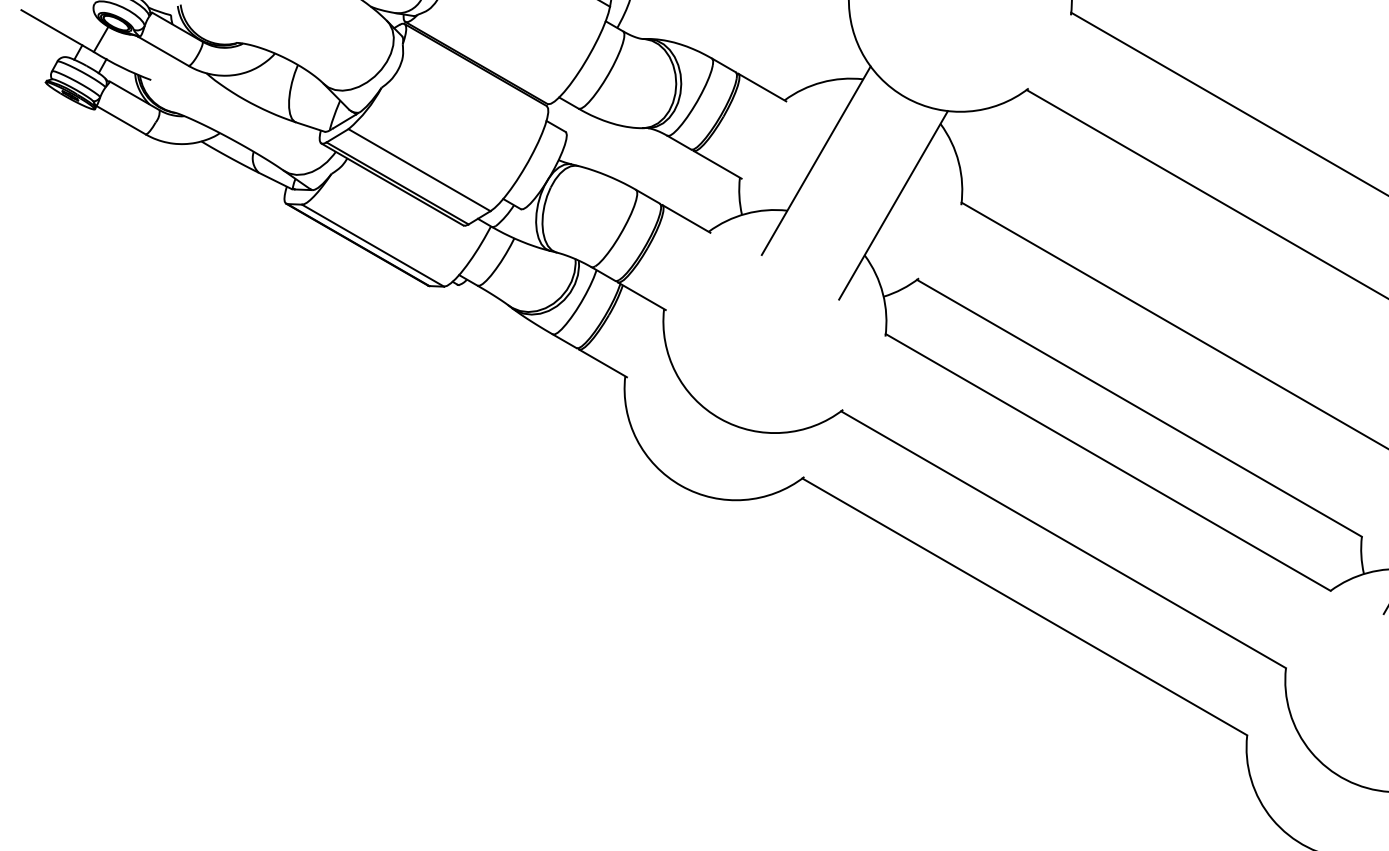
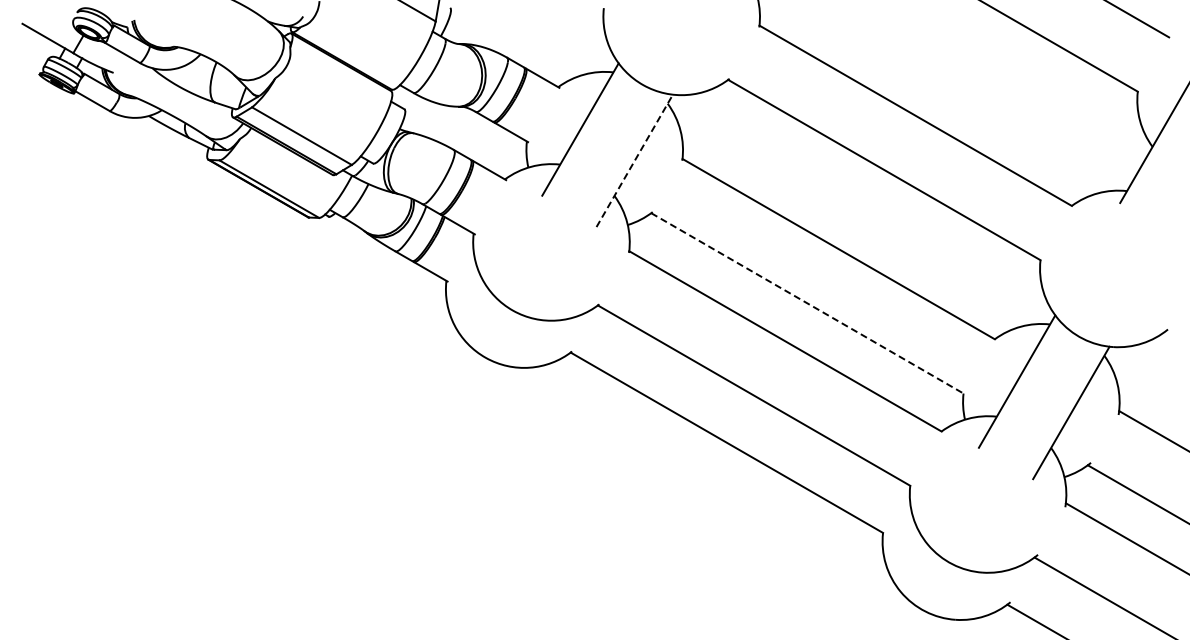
line: (893, 204) -> (634, 160), solid -> dashed
line: (1139, 408) -> (807, 303), solid -> dashed

